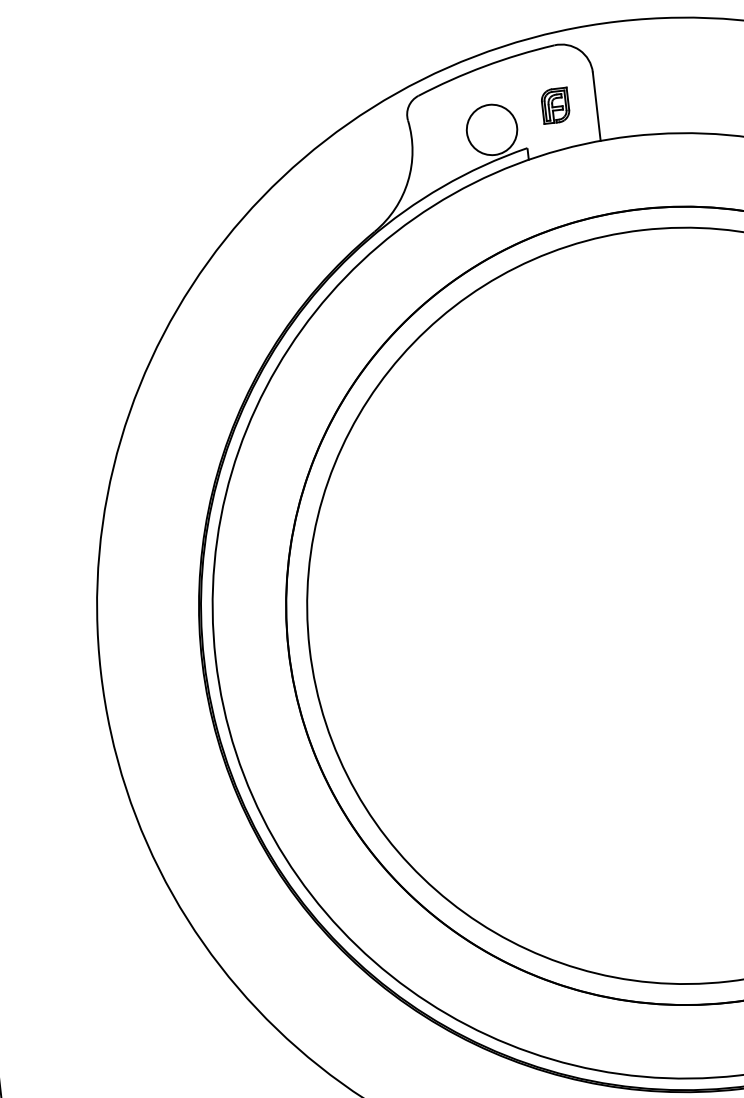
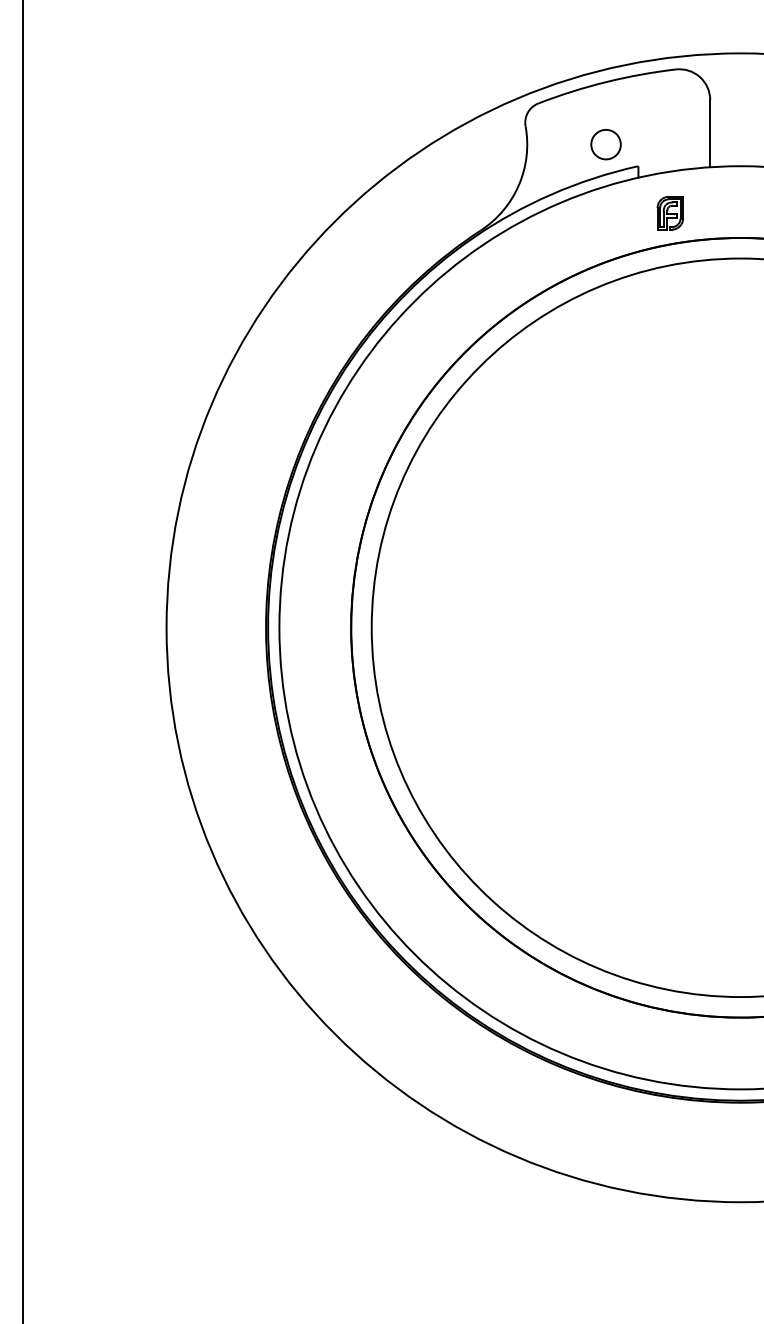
part: (554, 106) -> (669, 213), moved
circle: (491, 129) -> (605, 144), size x0.6

